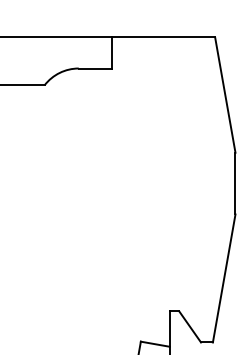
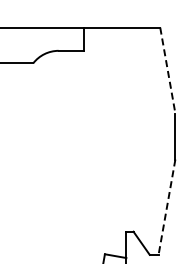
line: (224, 94) -> (167, 70), solid -> dashed
line: (223, 278) -> (166, 207), solid -> dashed

